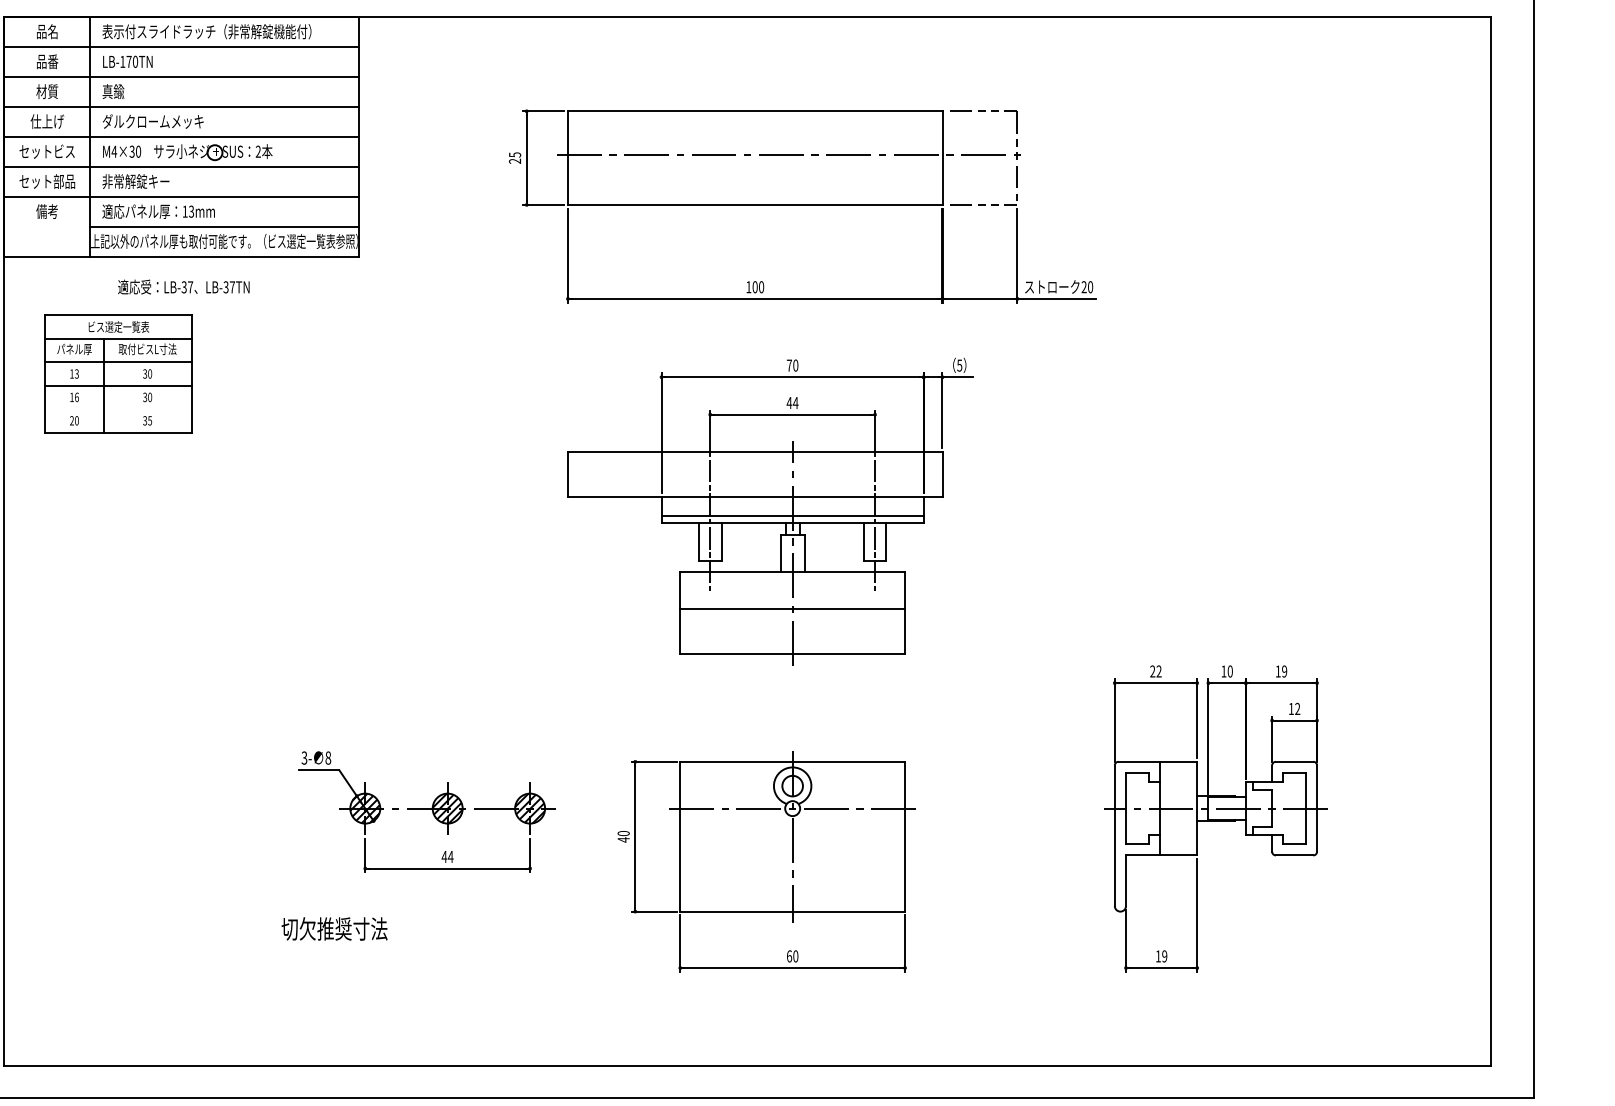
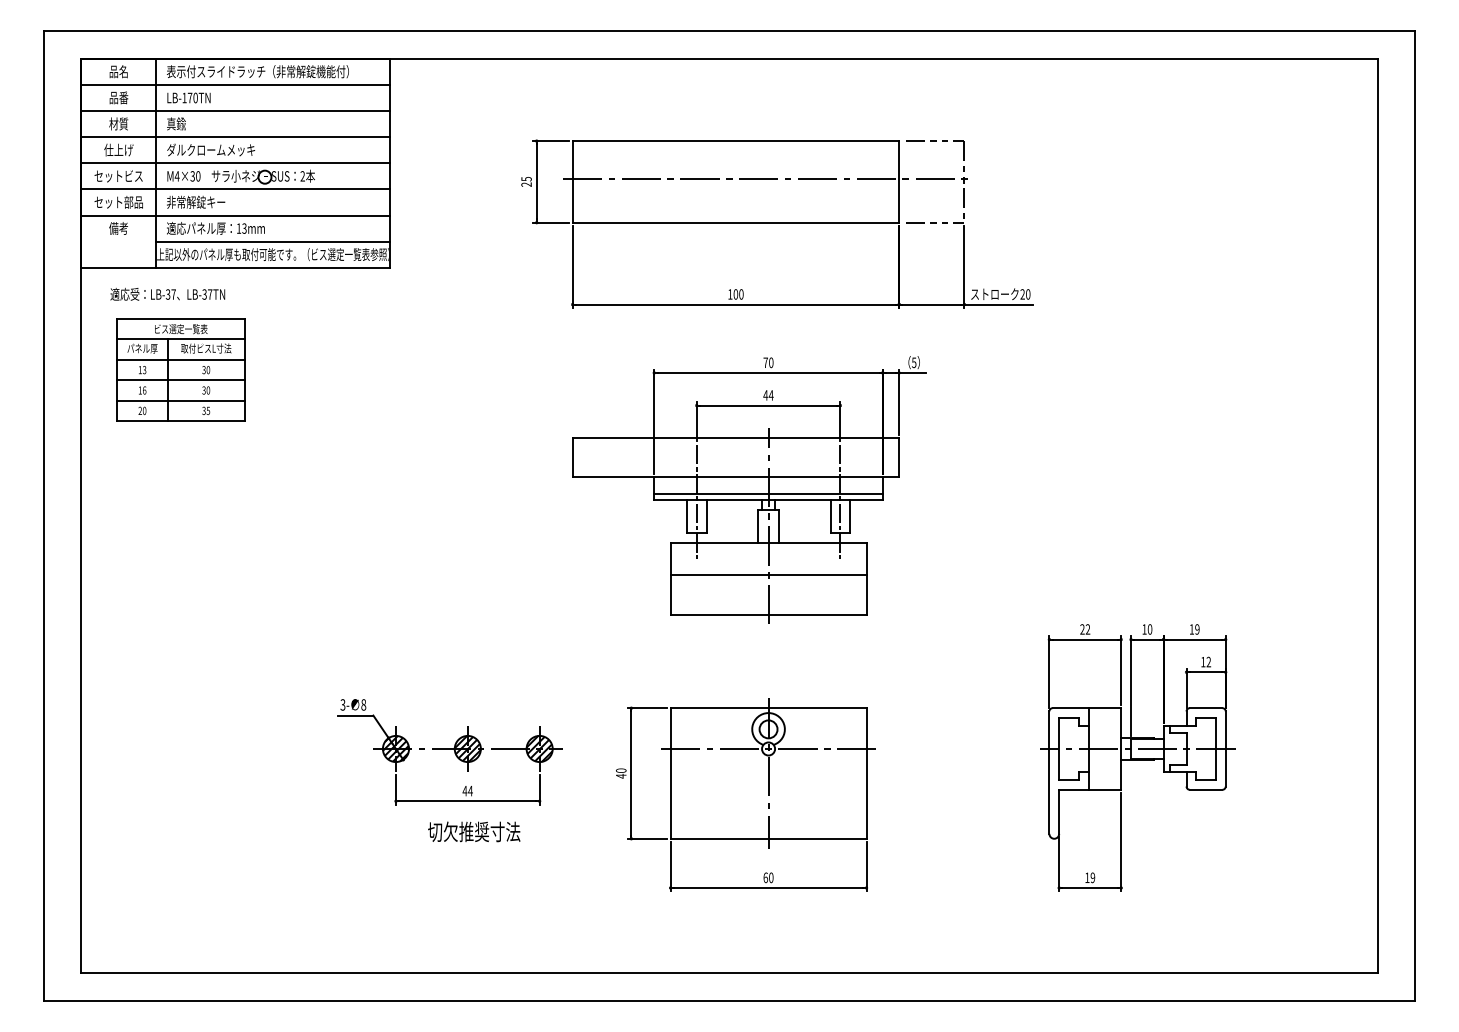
text: (183, 286) -> (167, 293), moved
line: (118, 408) -> (180, 400), added
text: (334, 928) -> (474, 831), moved

